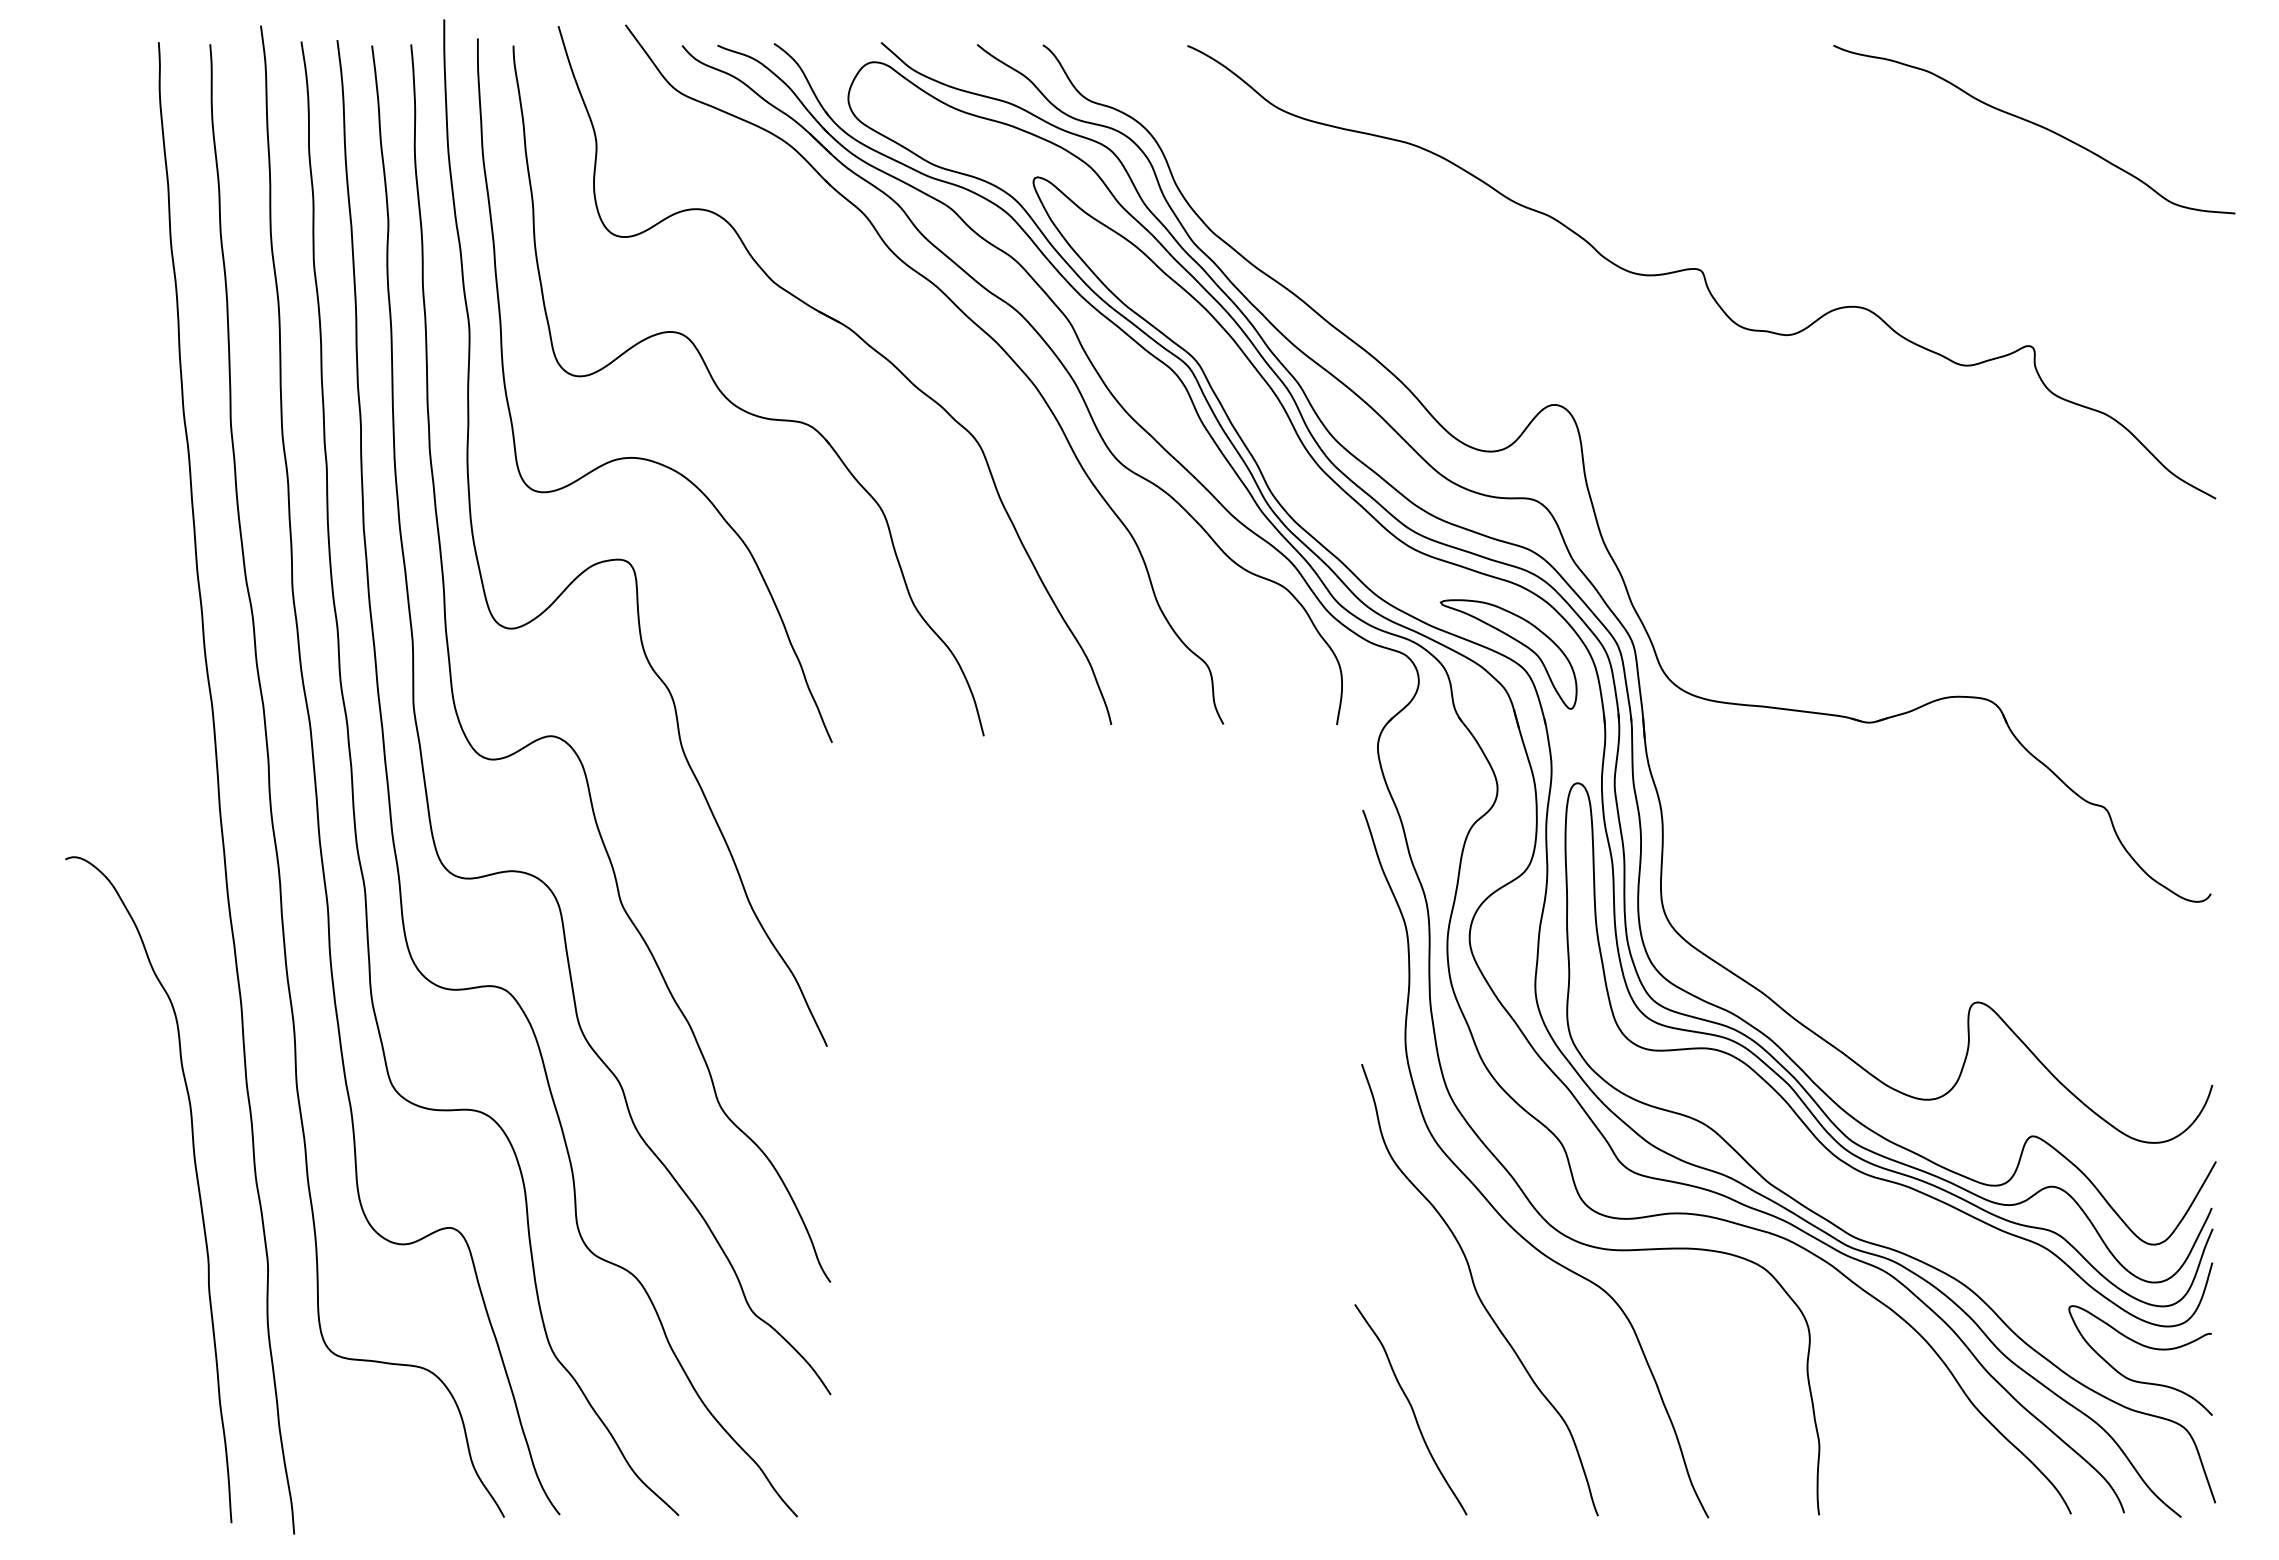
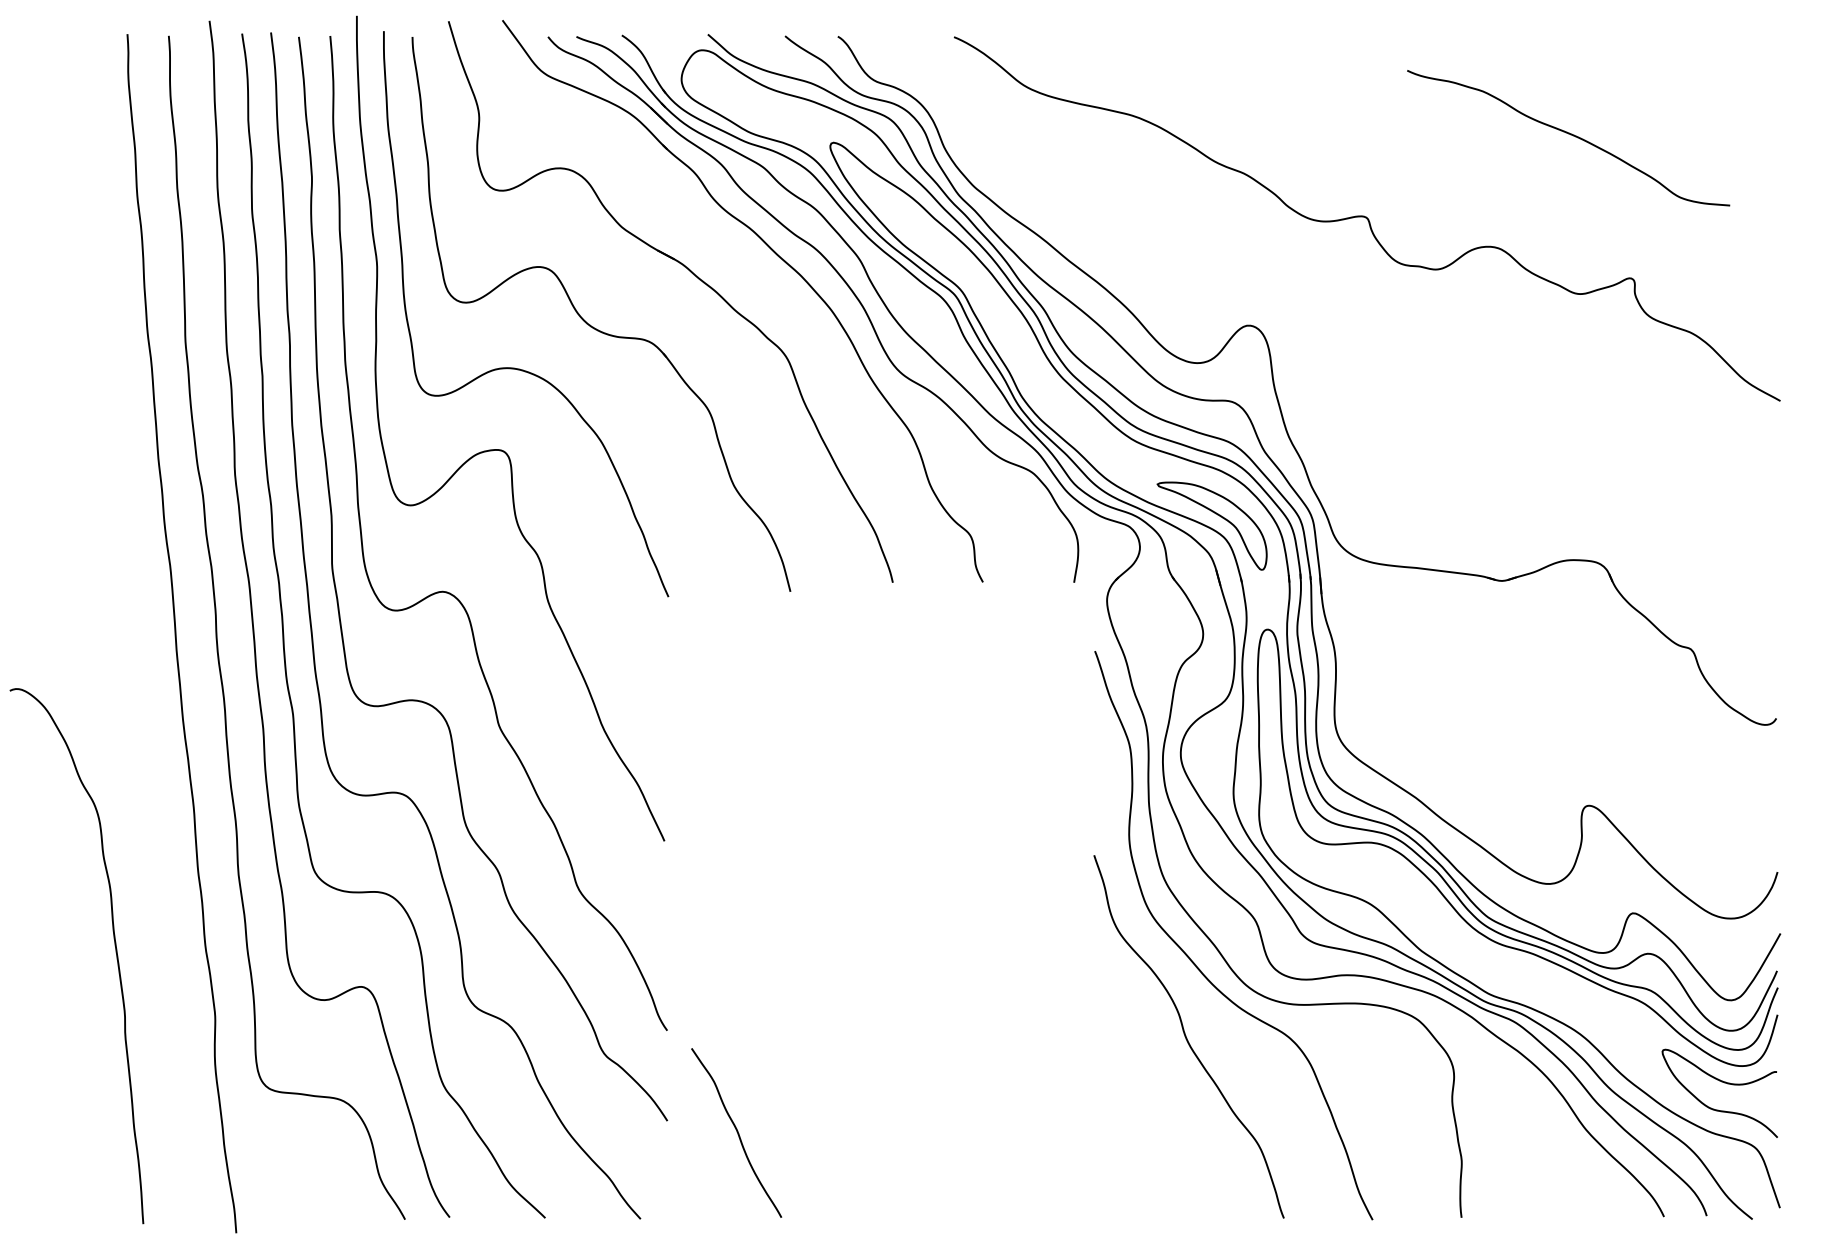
curve: (2035, 125) -> (1569, 134), moved
curve: (196, 1180) -> (115, 948), moved
curve: (1411, 1409) -> (737, 1132), moved

